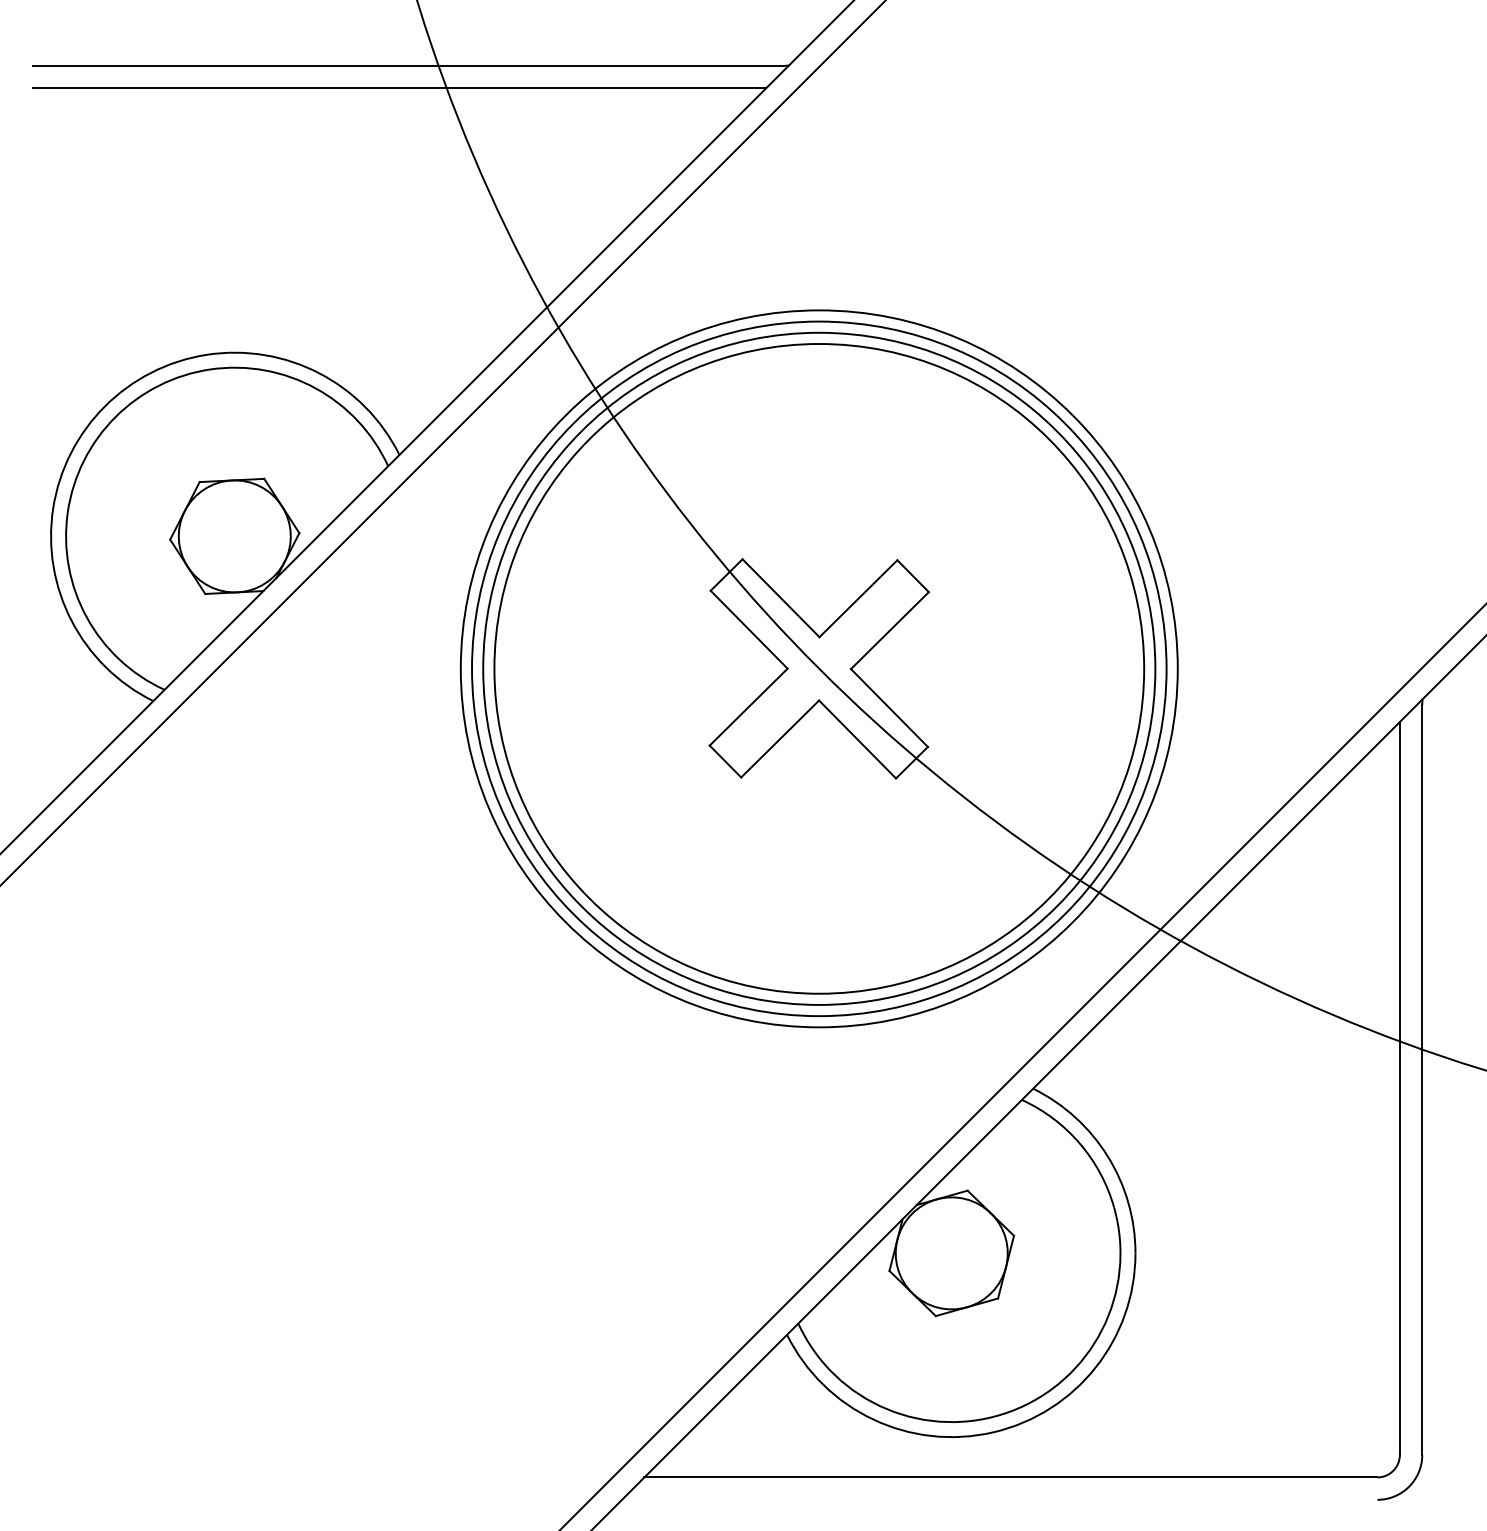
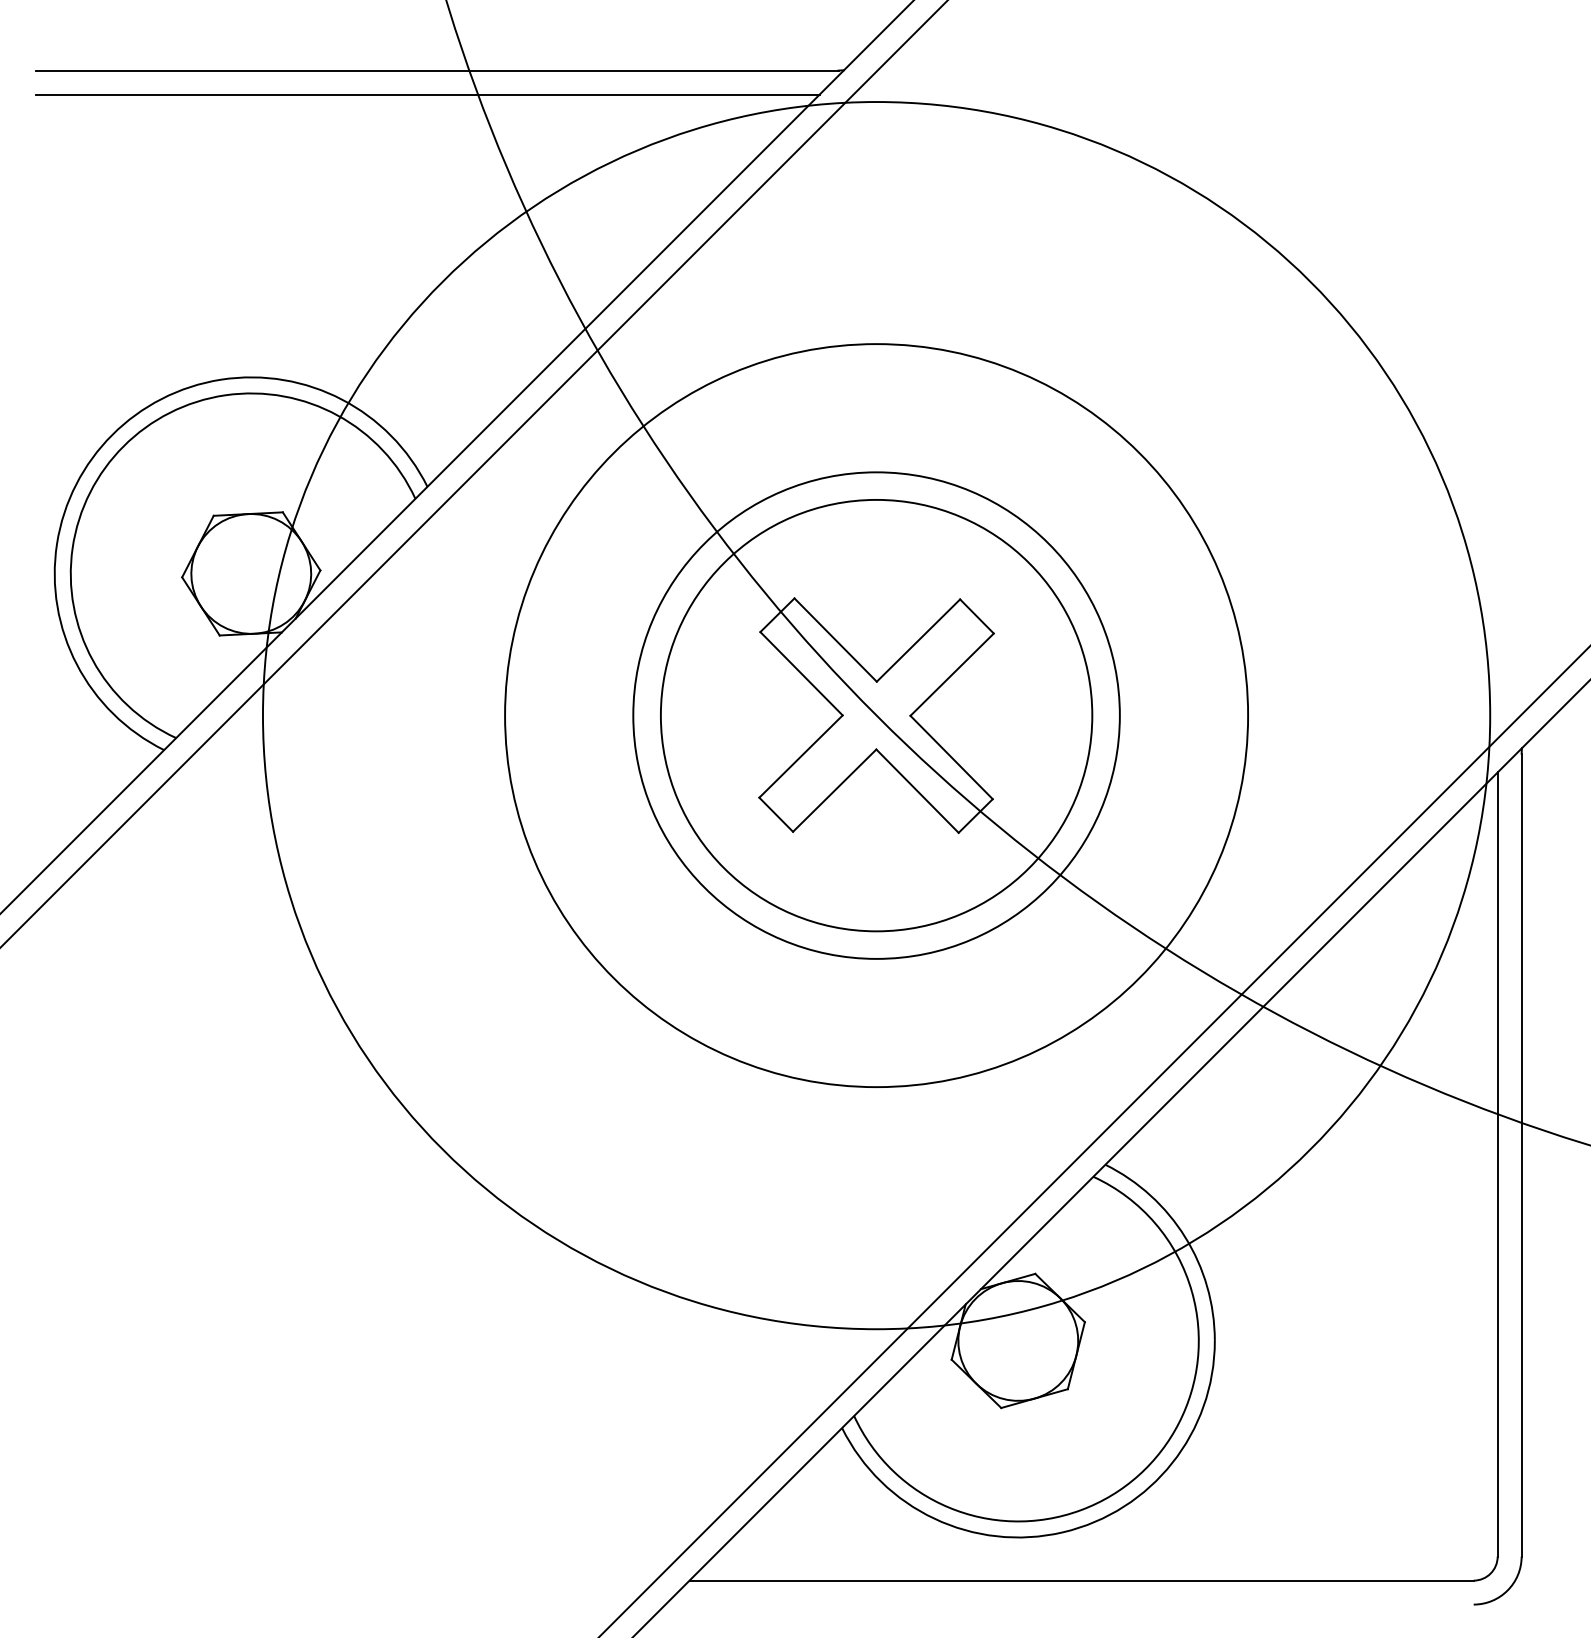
circle: (818, 668) -> (875, 715), size x1.6
circle: (819, 668) -> (876, 715), size x0.6
circle: (819, 668) -> (876, 715), size x0.7

